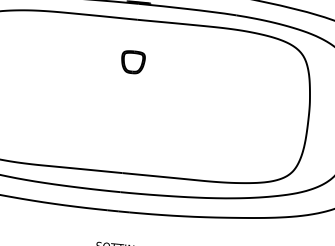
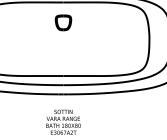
part: (133, 61) -> (63, 22), size x1.43

